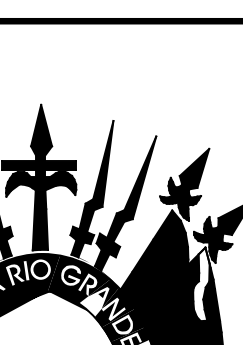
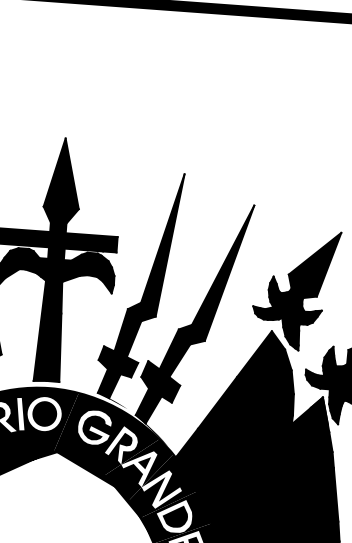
fill: (201, 284) -> (311, 458), added
fill: (91, 313) -> (124, 493), added

